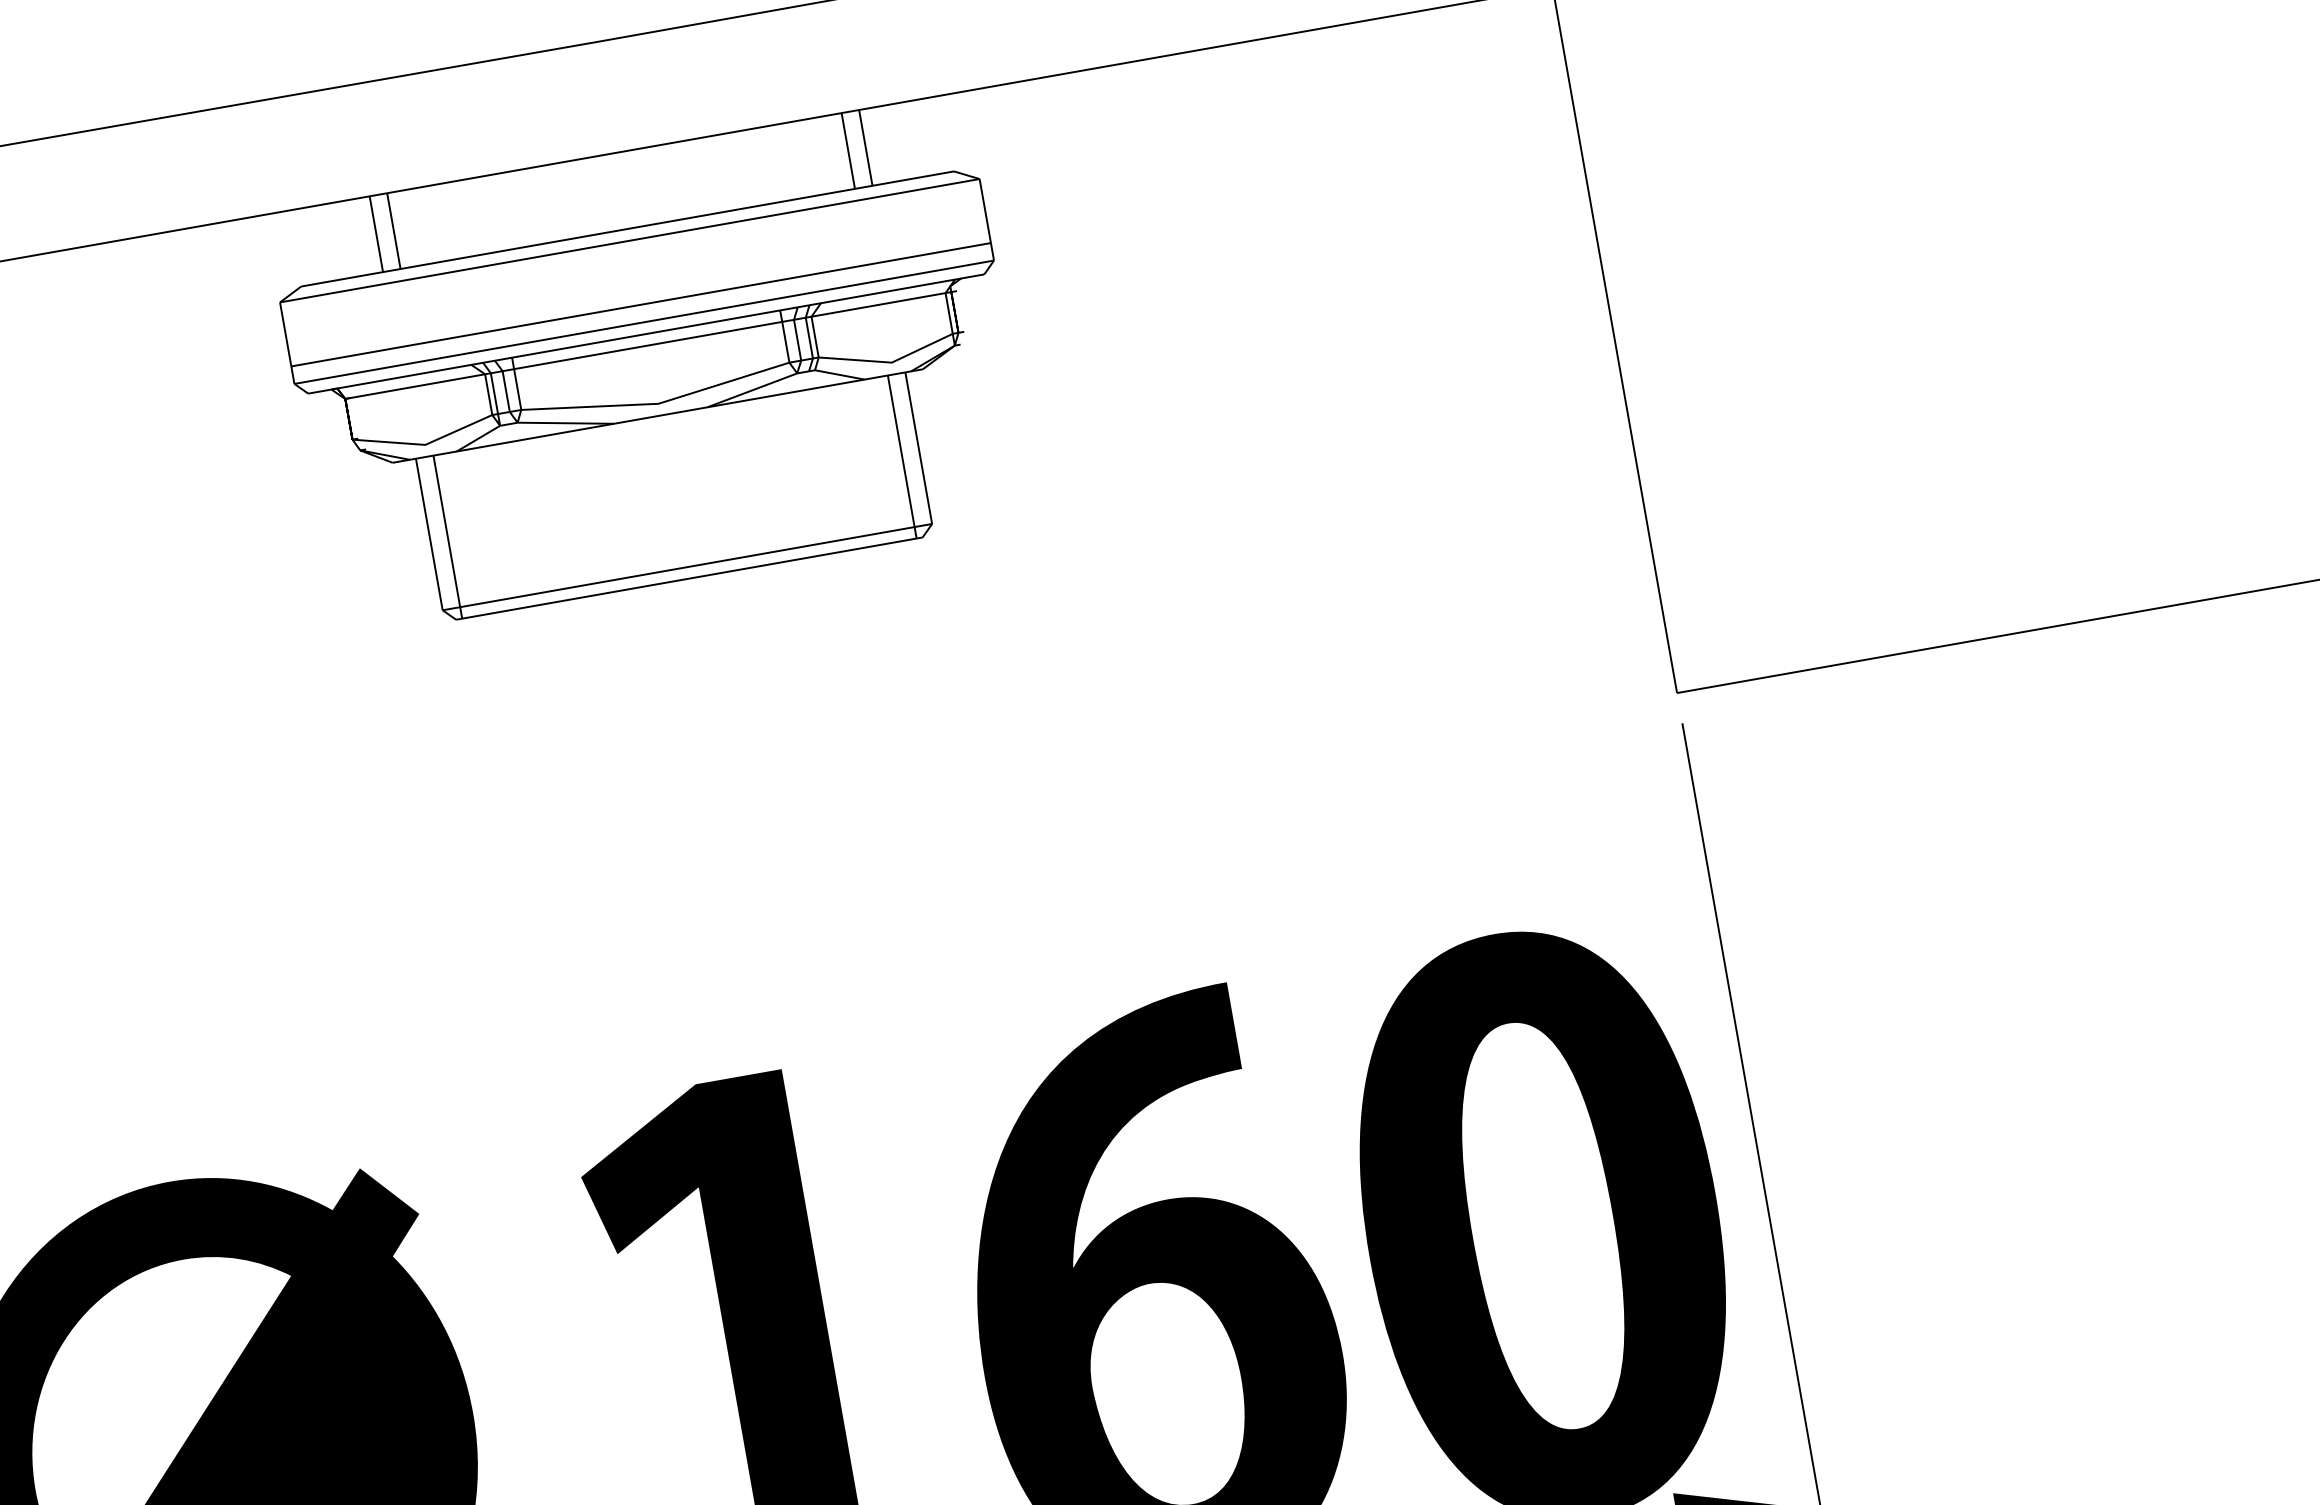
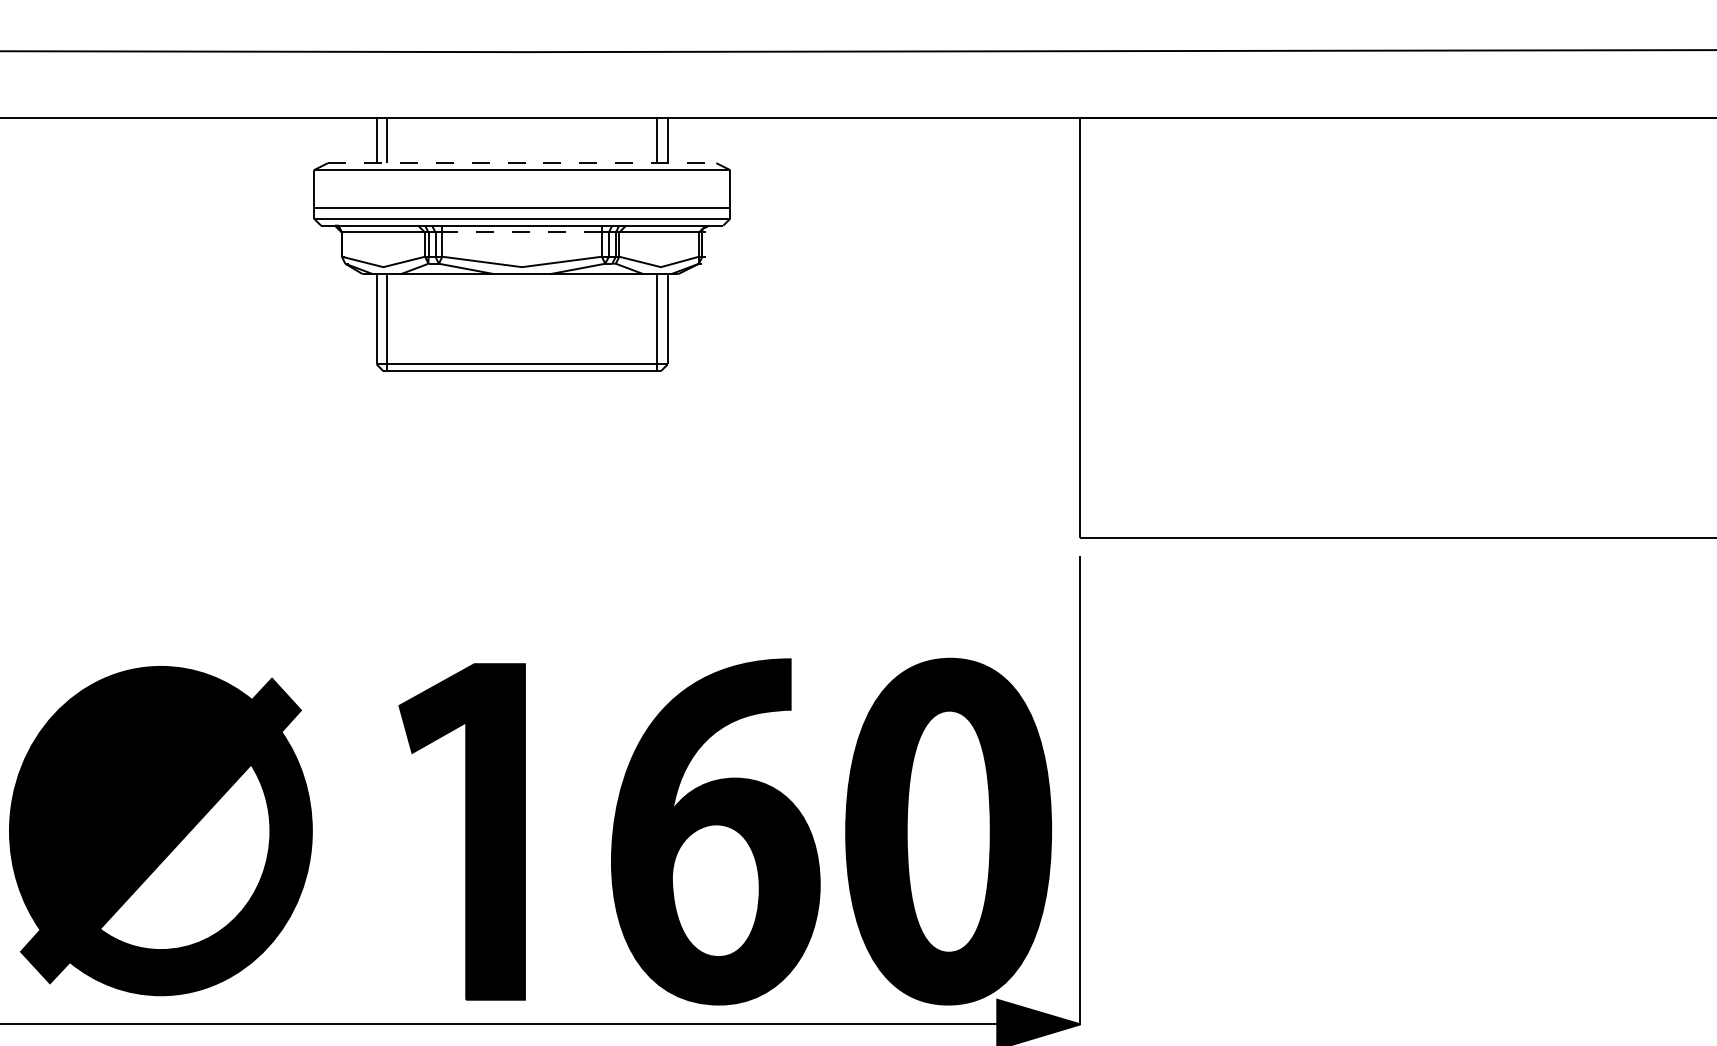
line: (628, 229) -> (522, 163), solid -> dashed
line: (648, 345) -> (522, 232), solid -> dashed

